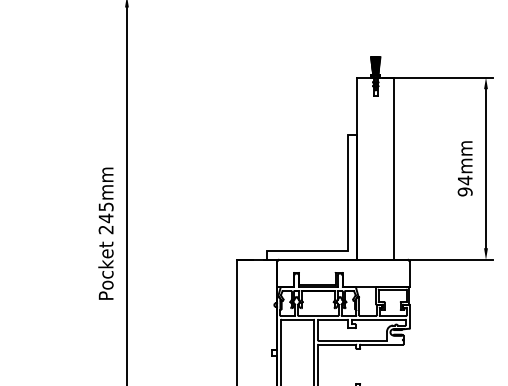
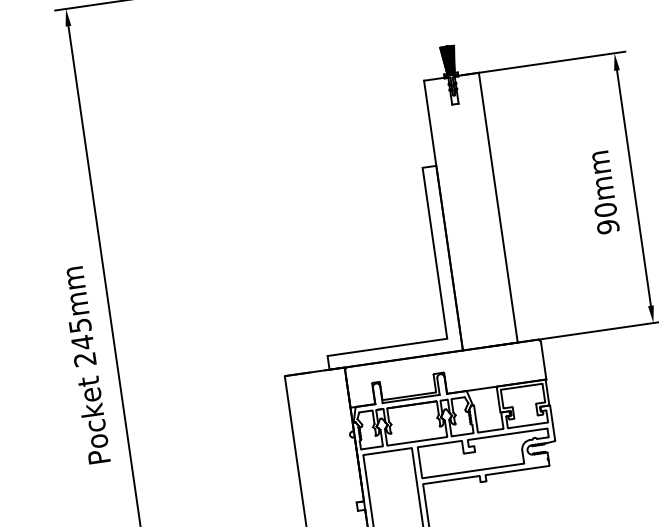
text: (464, 180) -> (604, 210), 94mm -> 90mm

